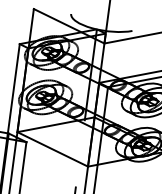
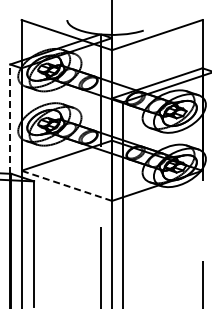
line: (13, 89) -> (10, 119), solid -> dashed
line: (52, 149) -> (66, 185), solid -> dashed

